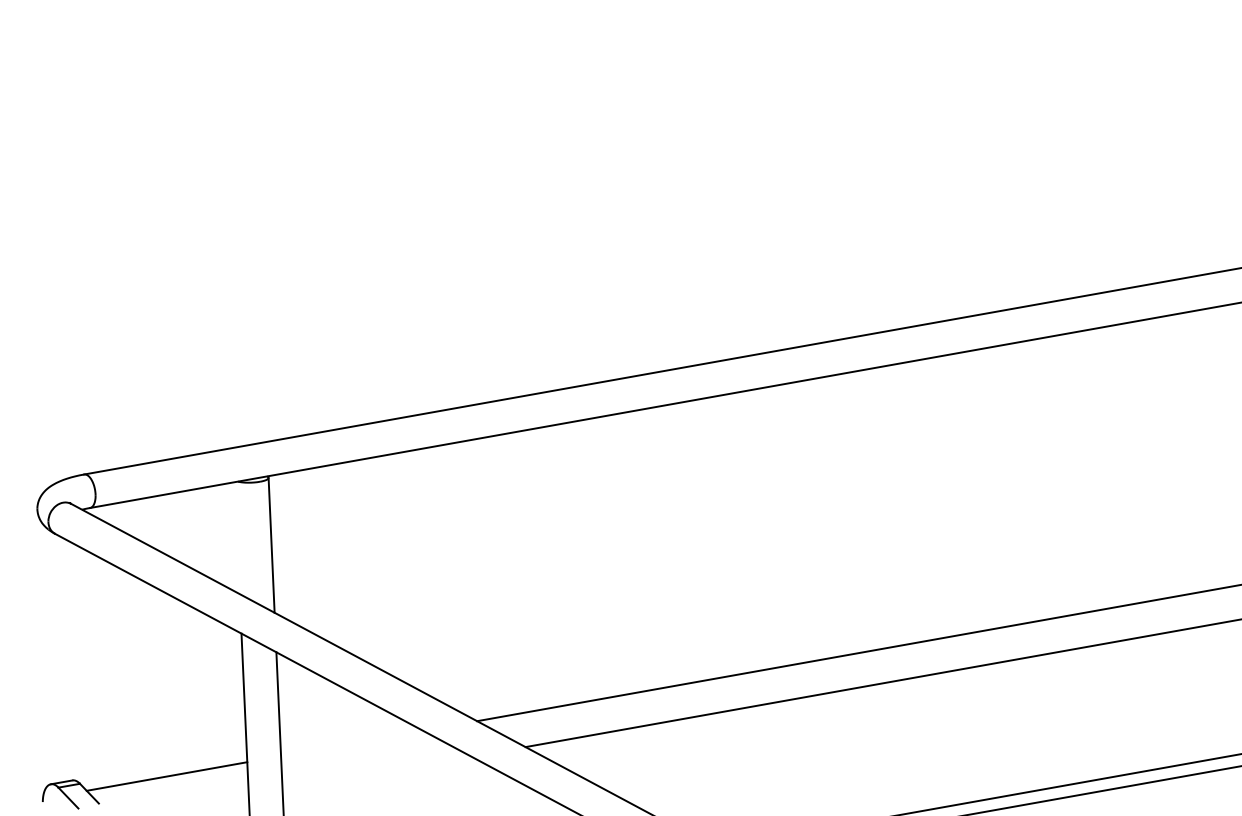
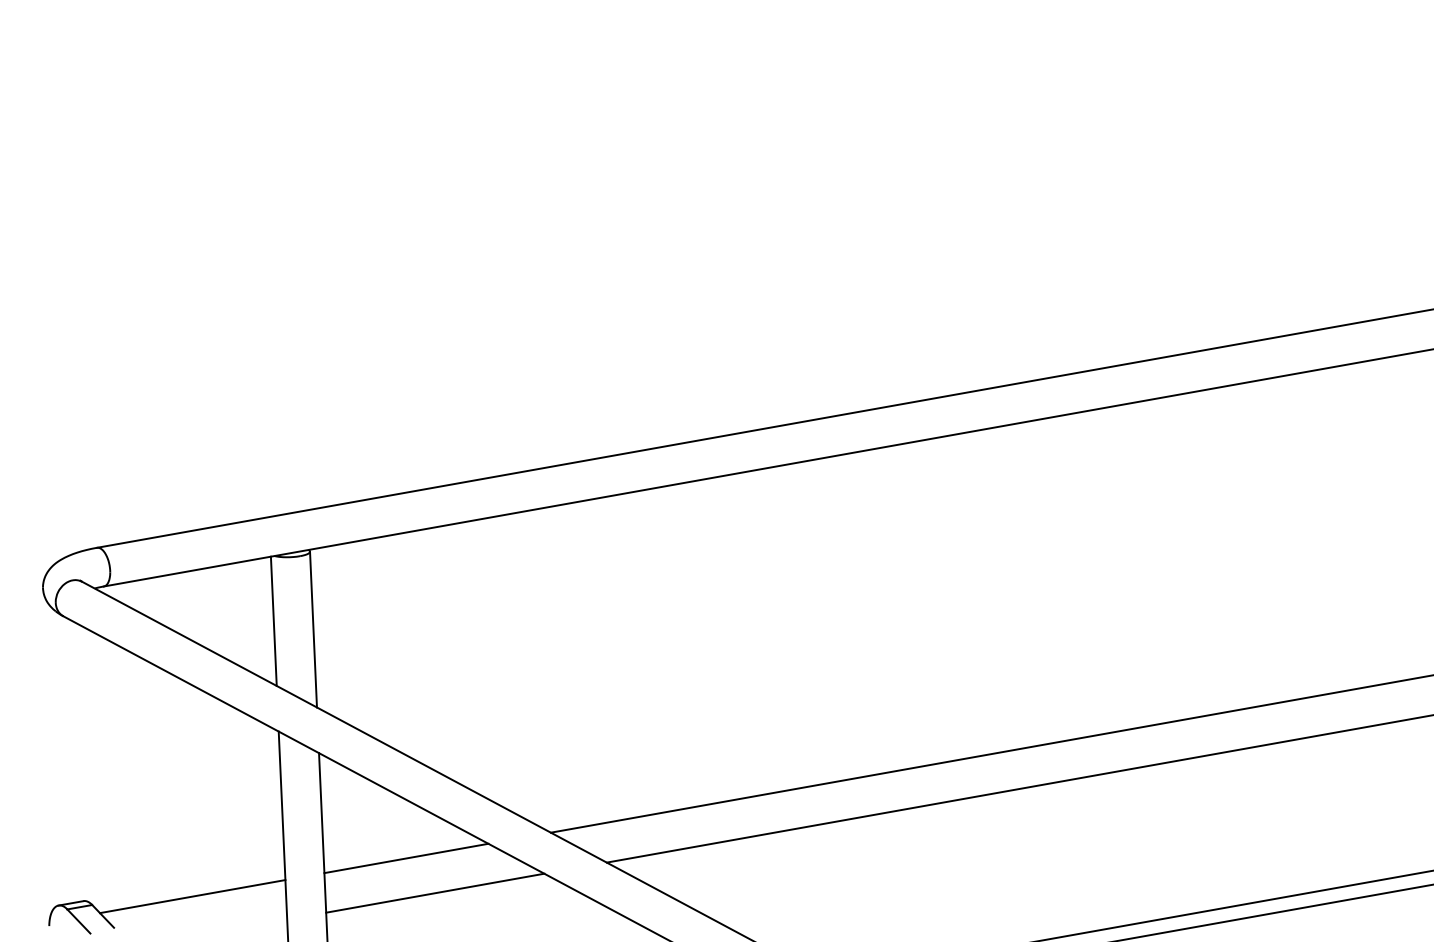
line: (236, 537) -> (273, 620), added
line: (352, 743) -> (406, 858), added
line: (377, 772) -> (435, 892), added

